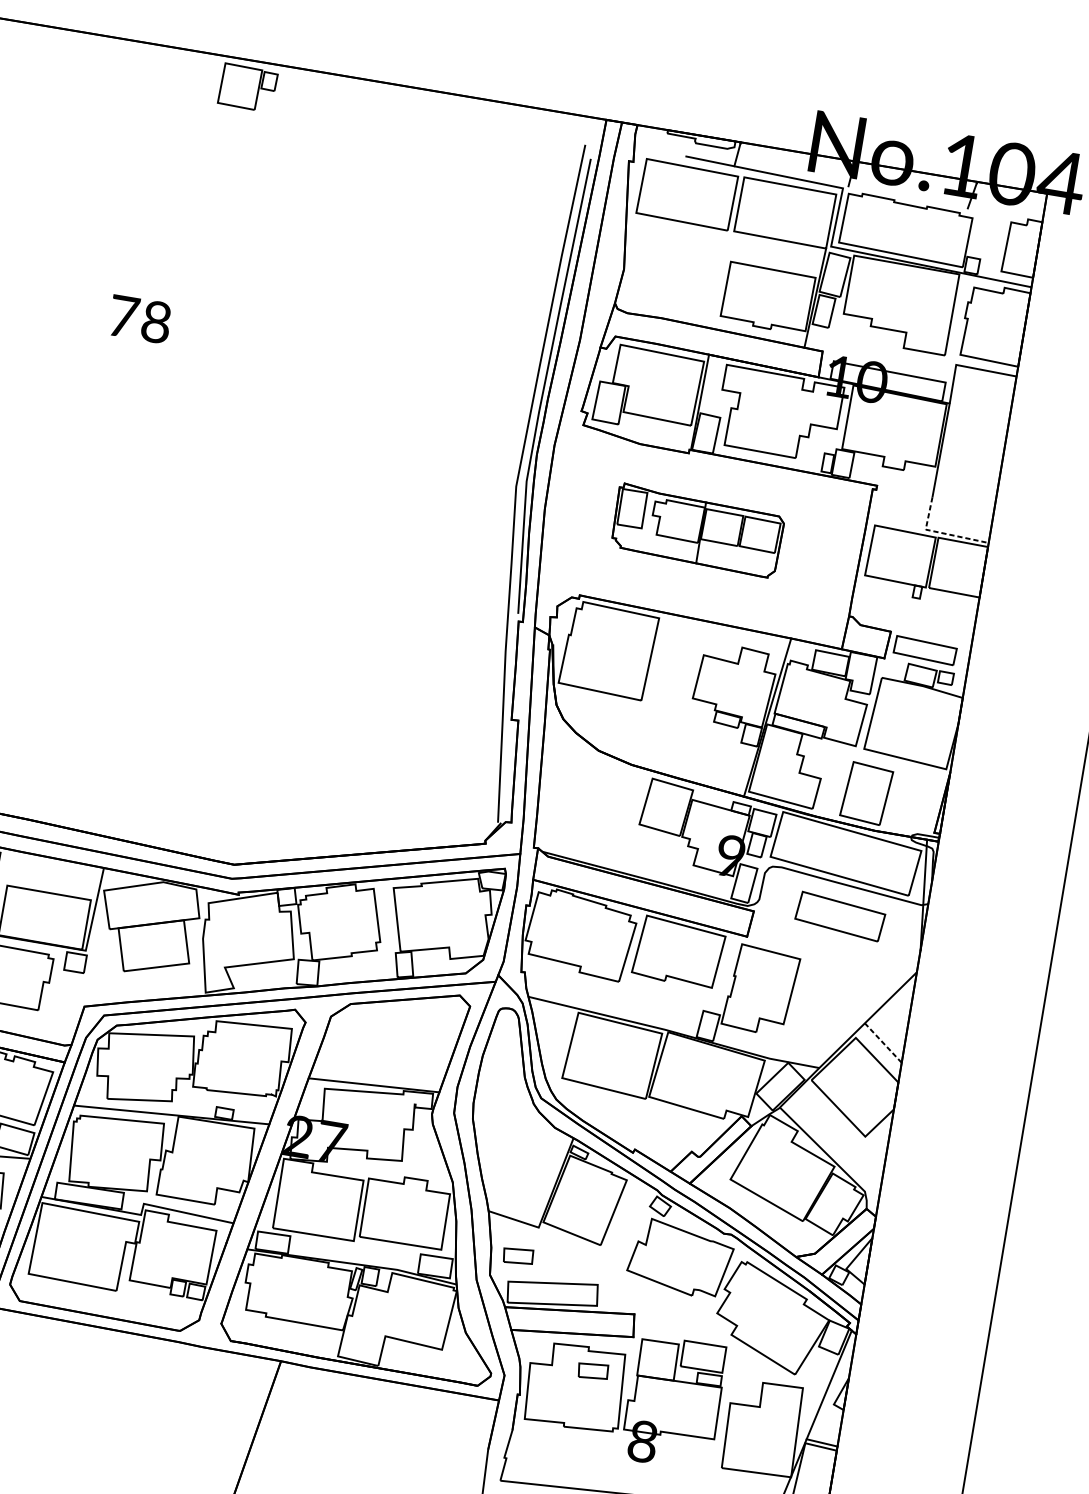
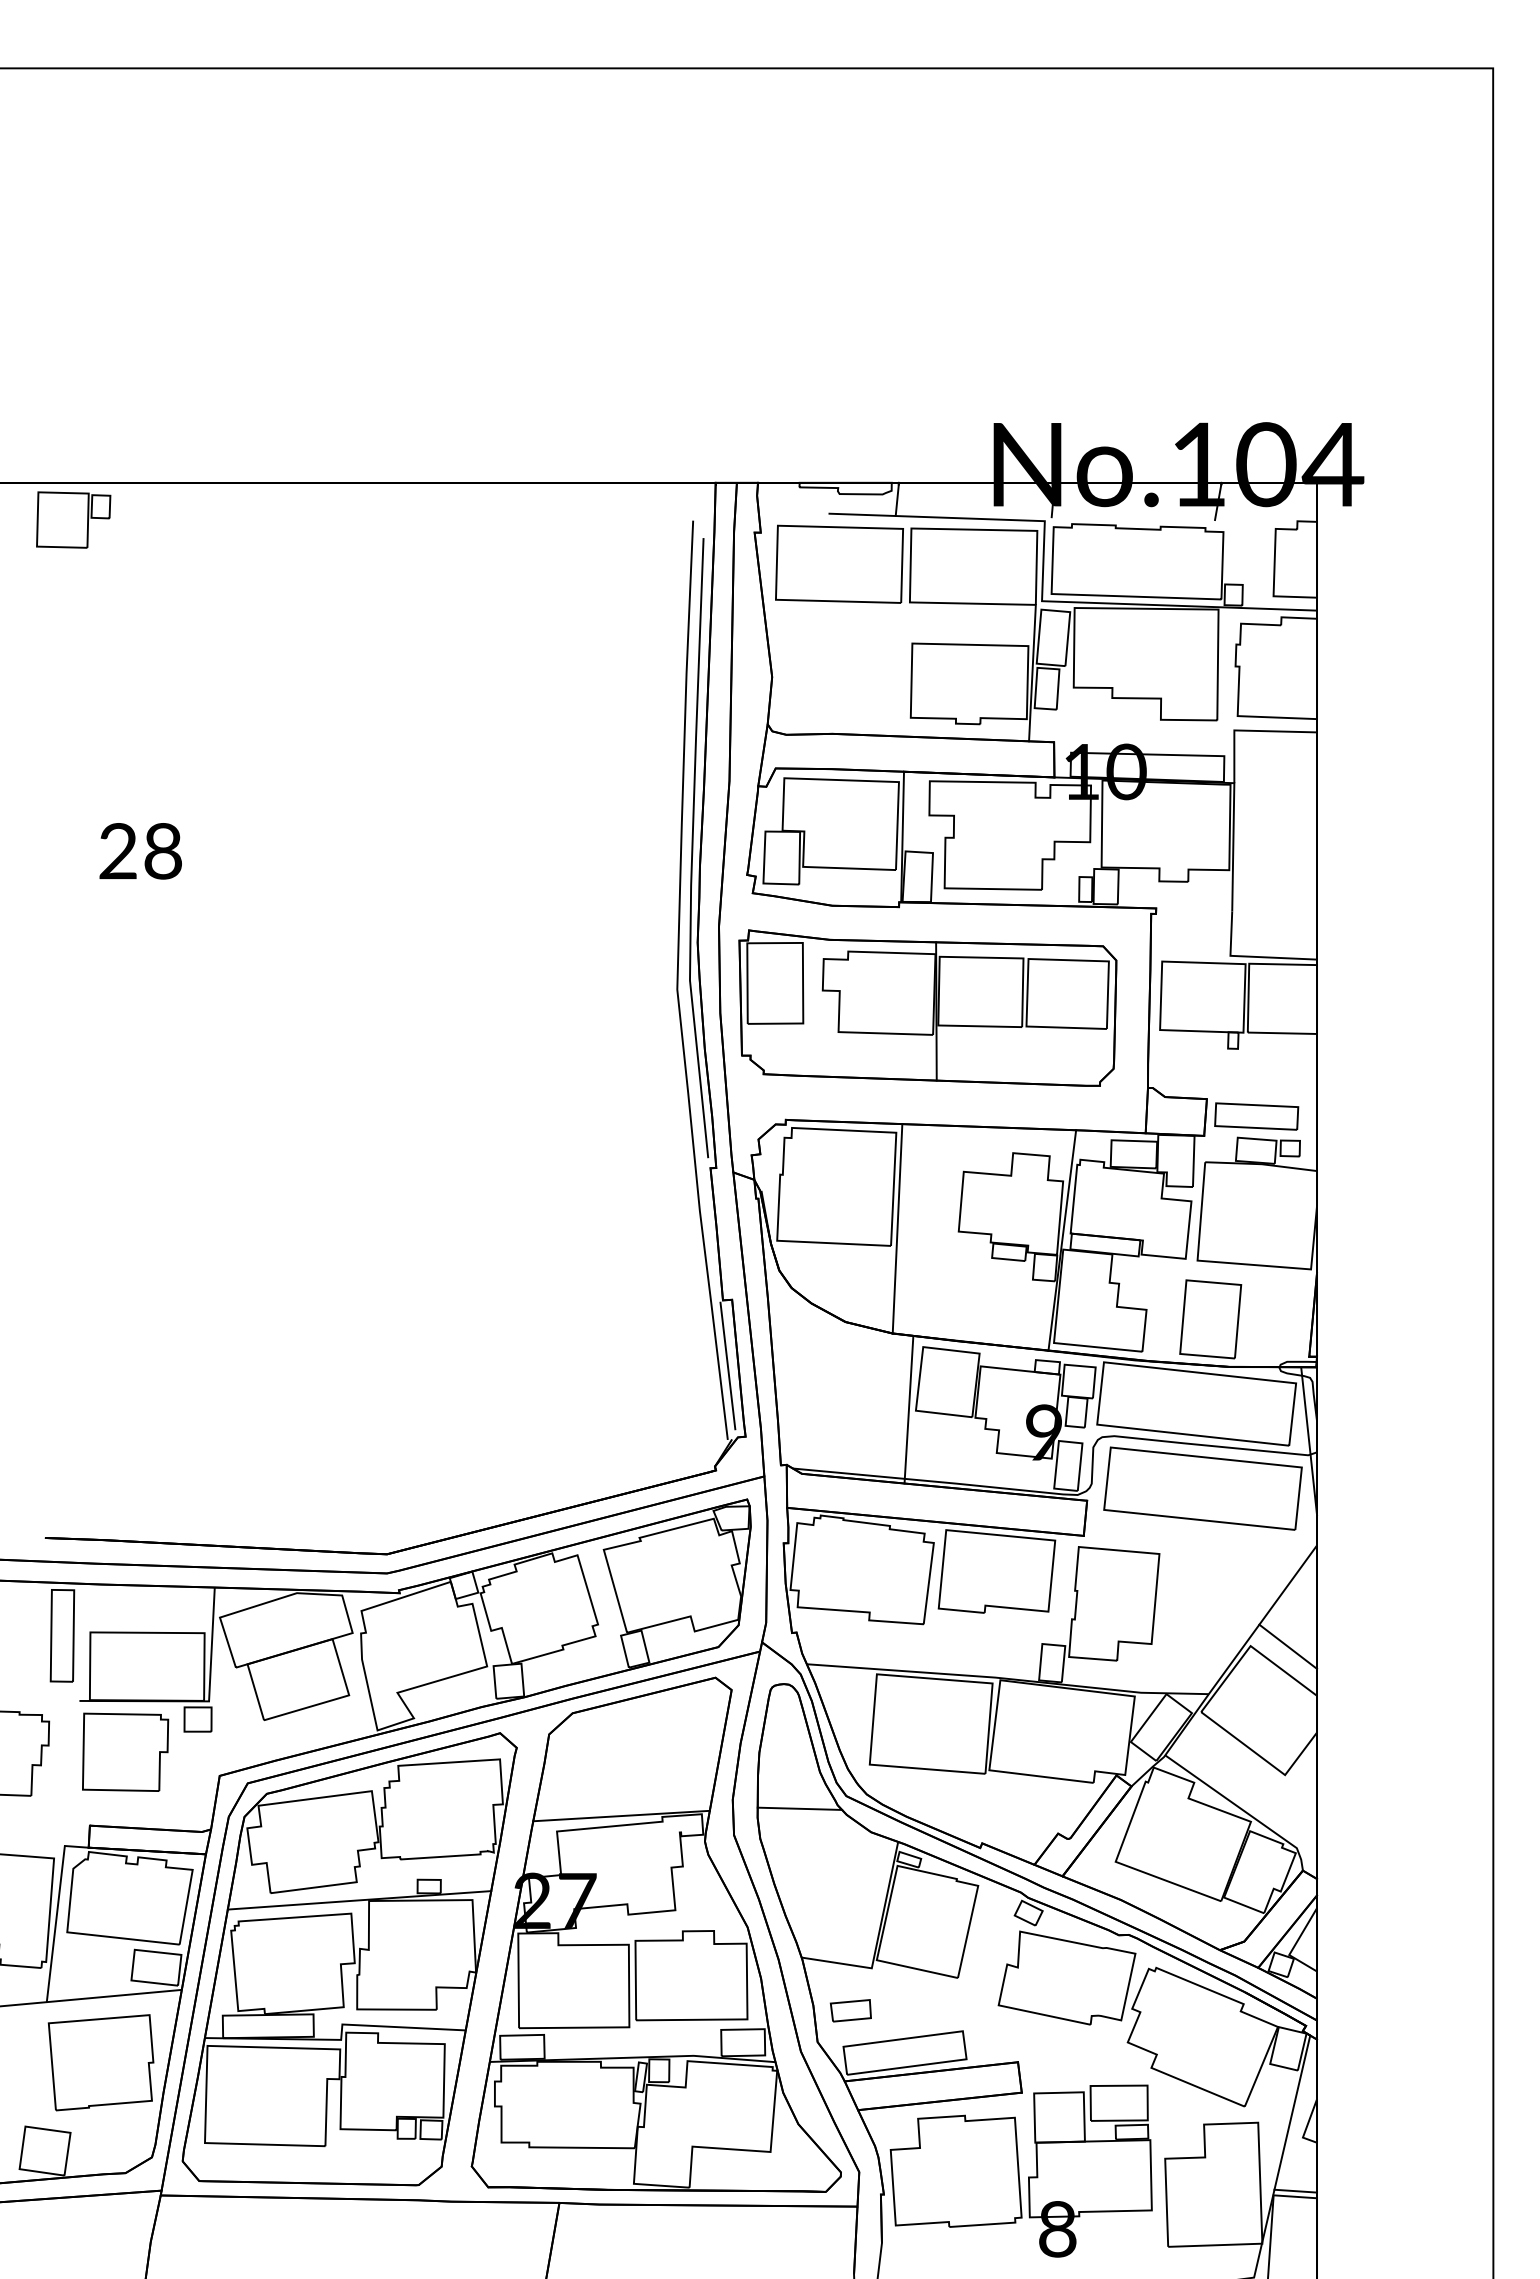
part: (247, 87) -> (73, 519), moved
text: (123, 316) -> (118, 851), 78 -> 28
part: (697, 530) -> (927, 1007), size x1.67
line: (941, 532) -> (1251, 956), dashed -> solid
line: (648, 688) -> (897, 1228), added
line: (506, 768) -> (727, 1365), added
line: (634, 822) -> (908, 1409), added
part: (839, 916) -> (1202, 1488), size x1.67
line: (882, 1042) -> (1287, 1646), dashed -> solid
line: (505, 1101) -> (799, 1808), added
part: (592, 1370) -> (975, 2146), removed

